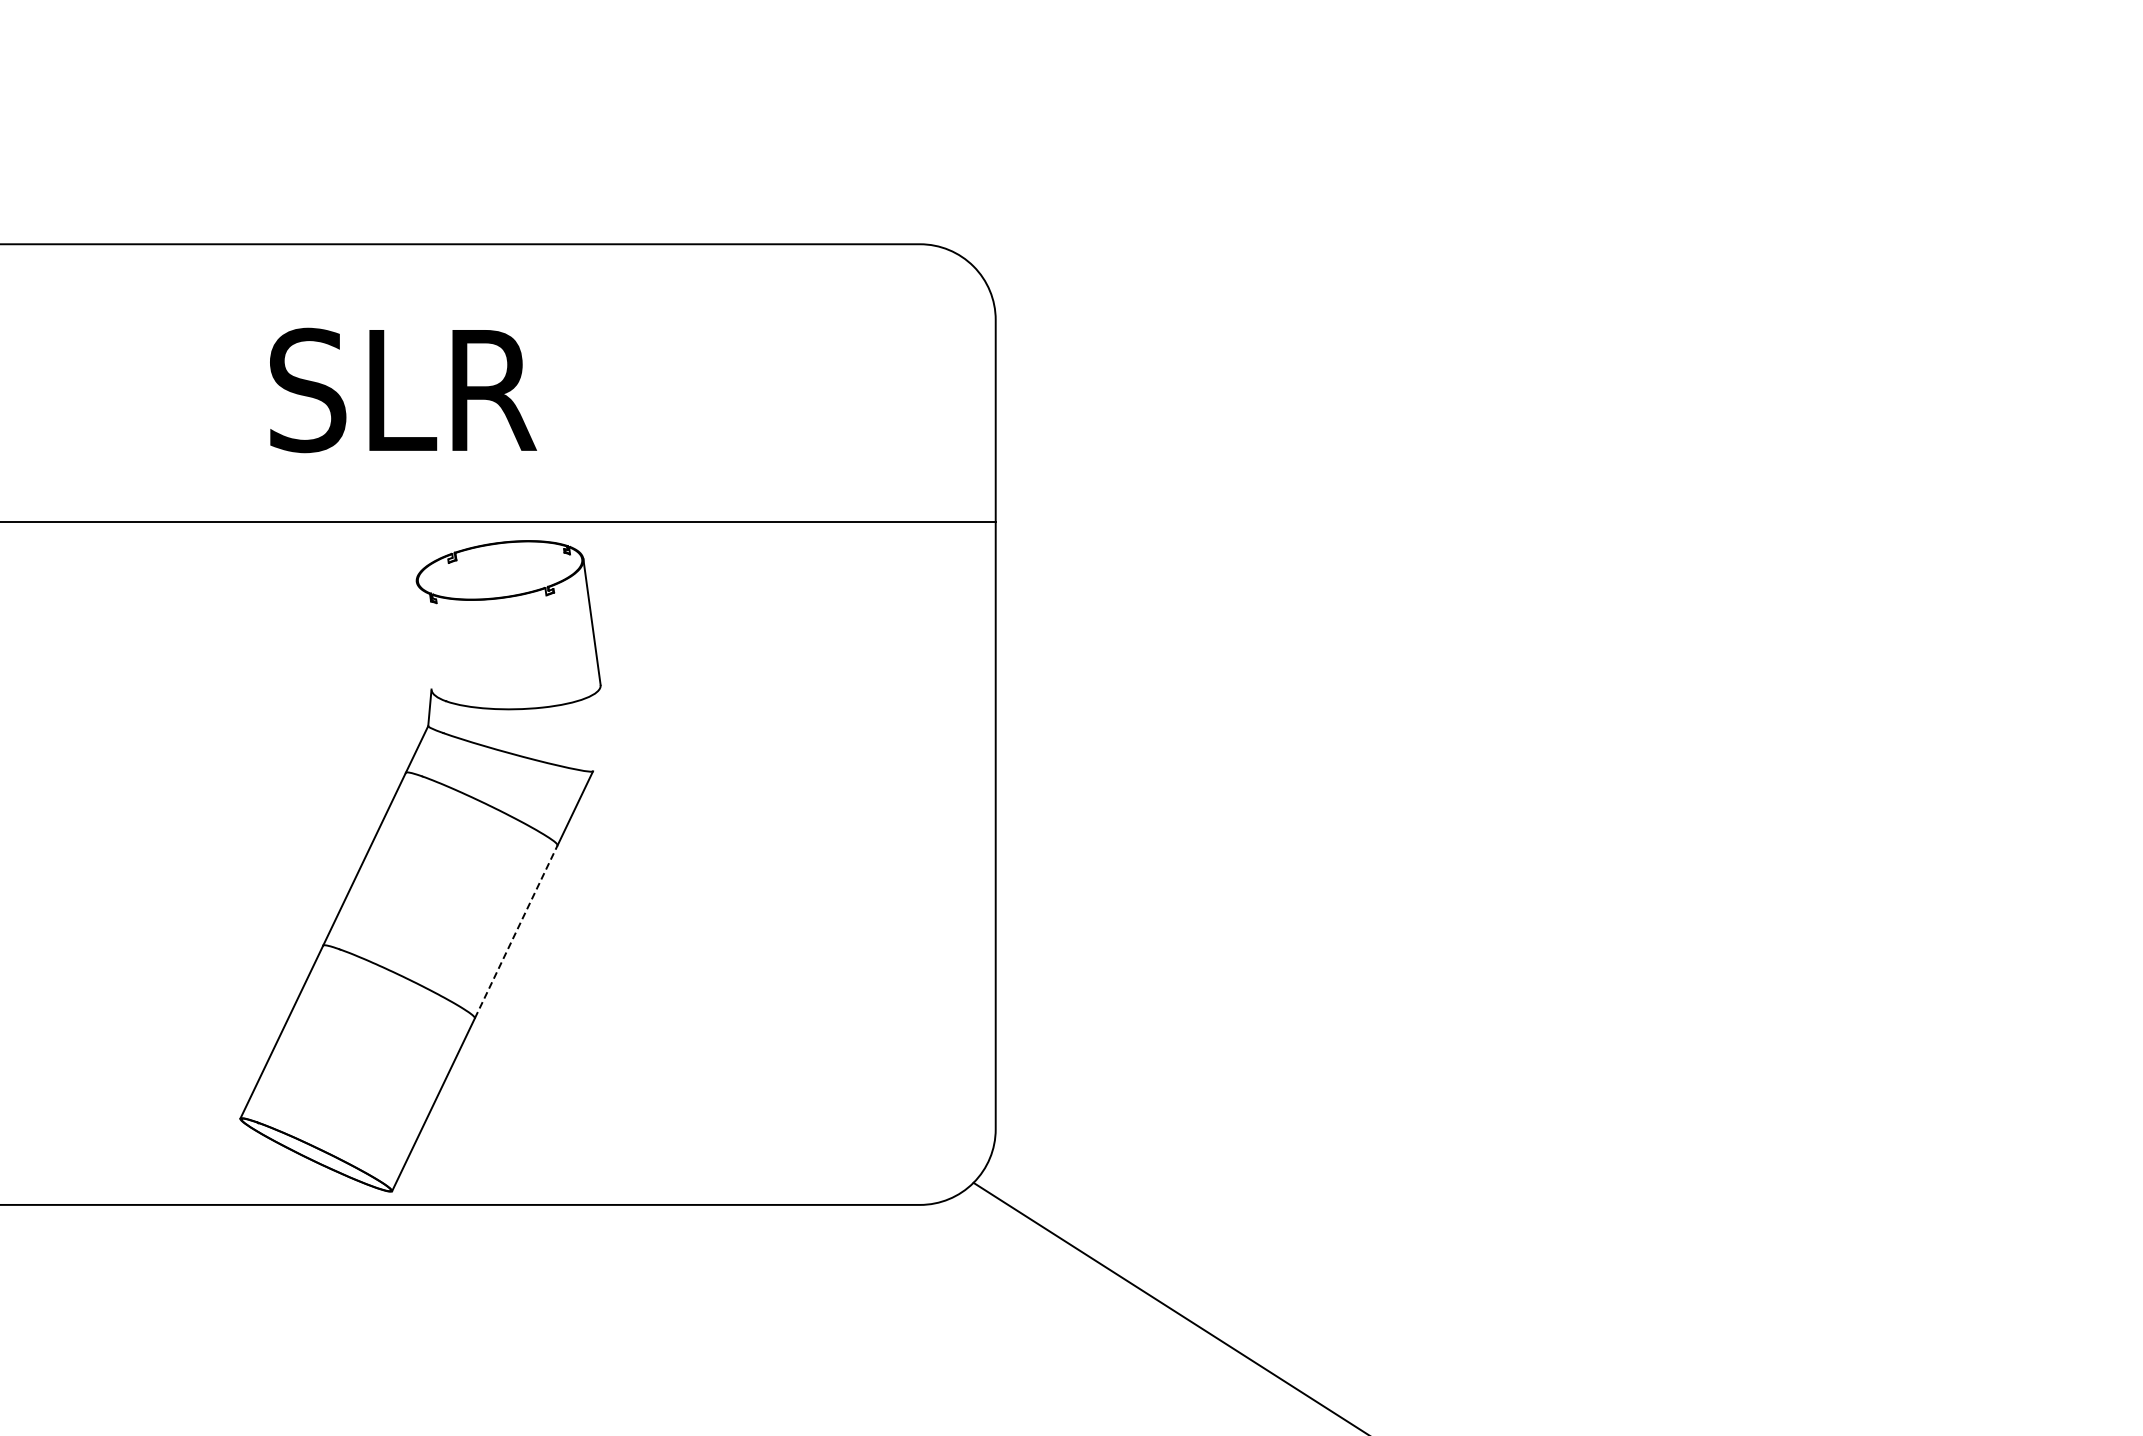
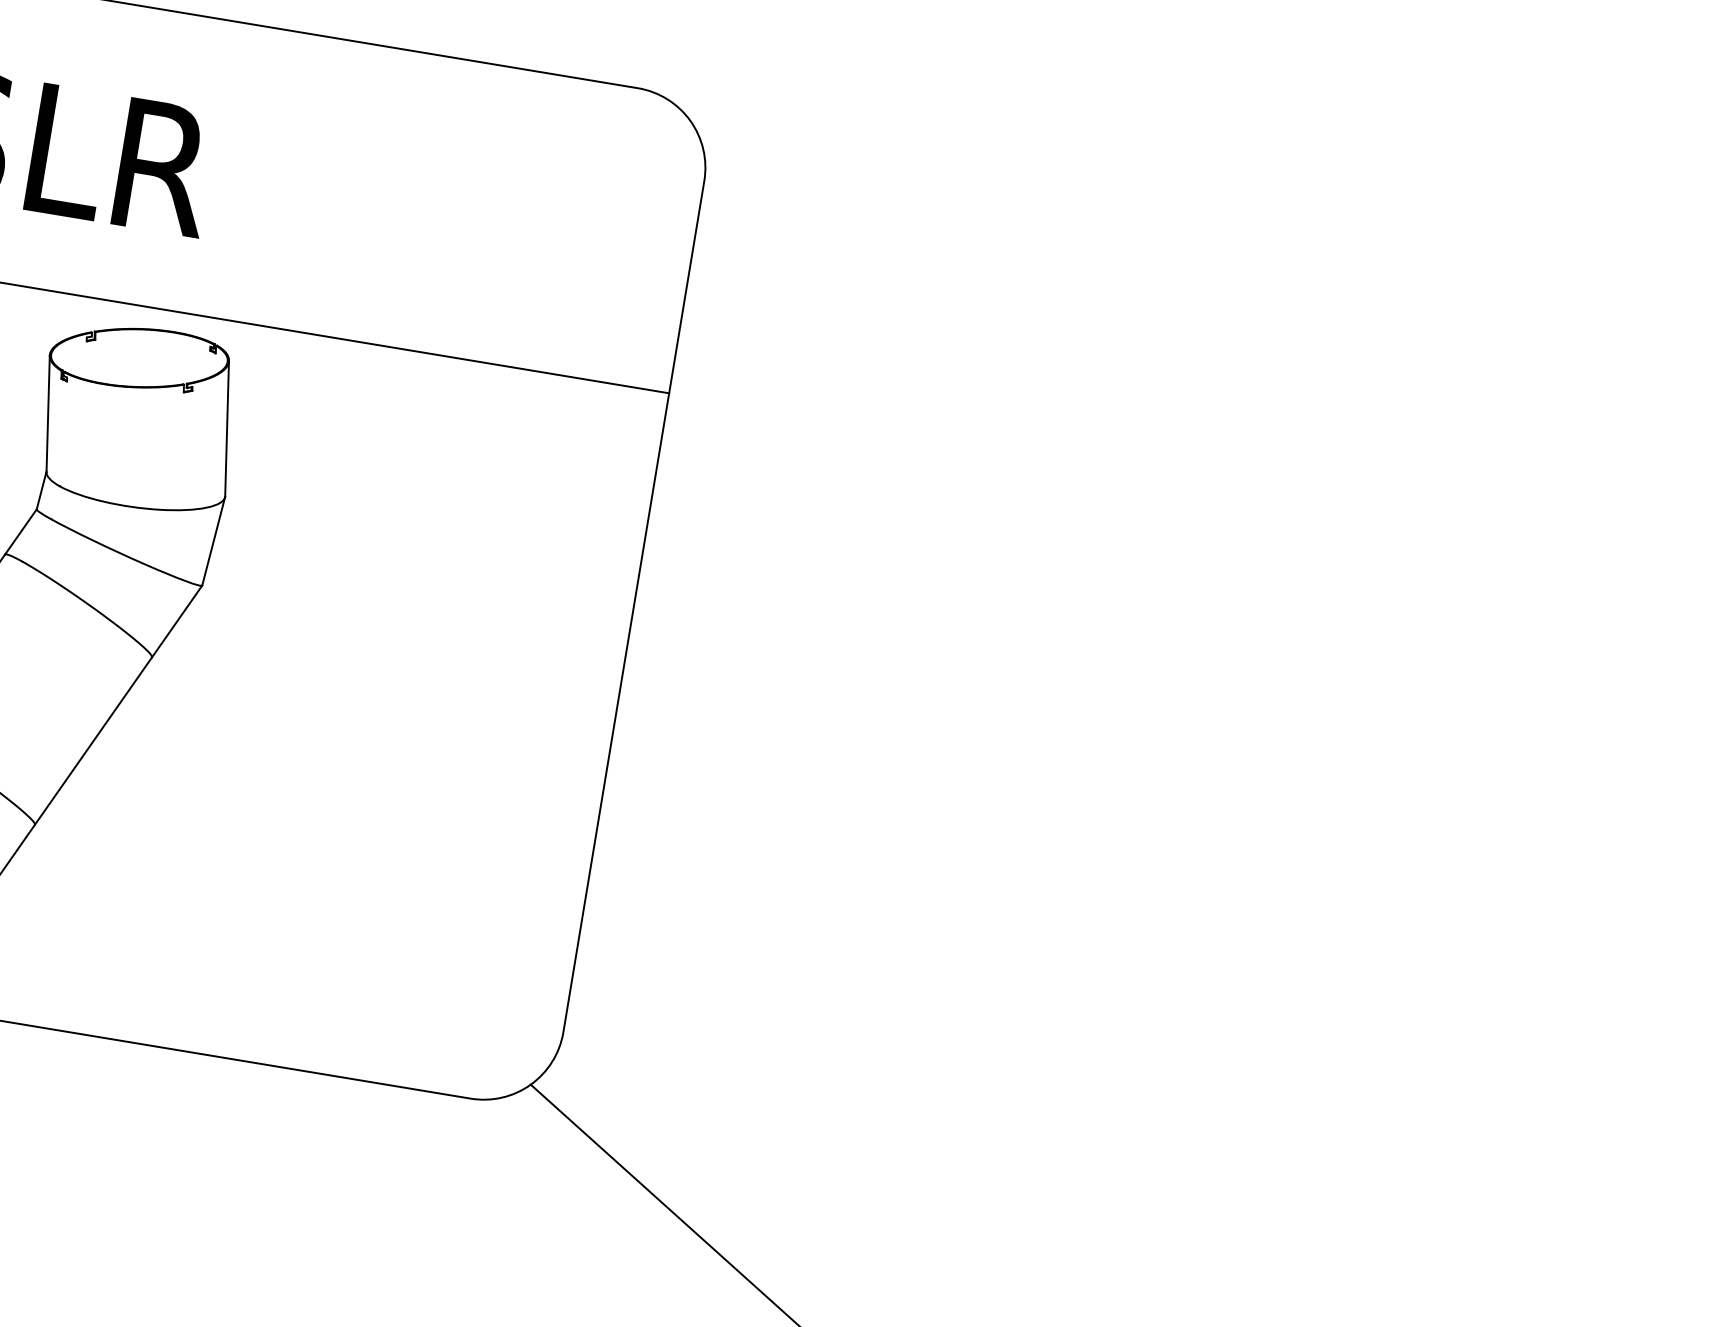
line: (423, 635) -> (47, 413), added
line: (596, 728) -> (213, 541), added
line: (516, 931) -> (93, 740), dashed -> solid

